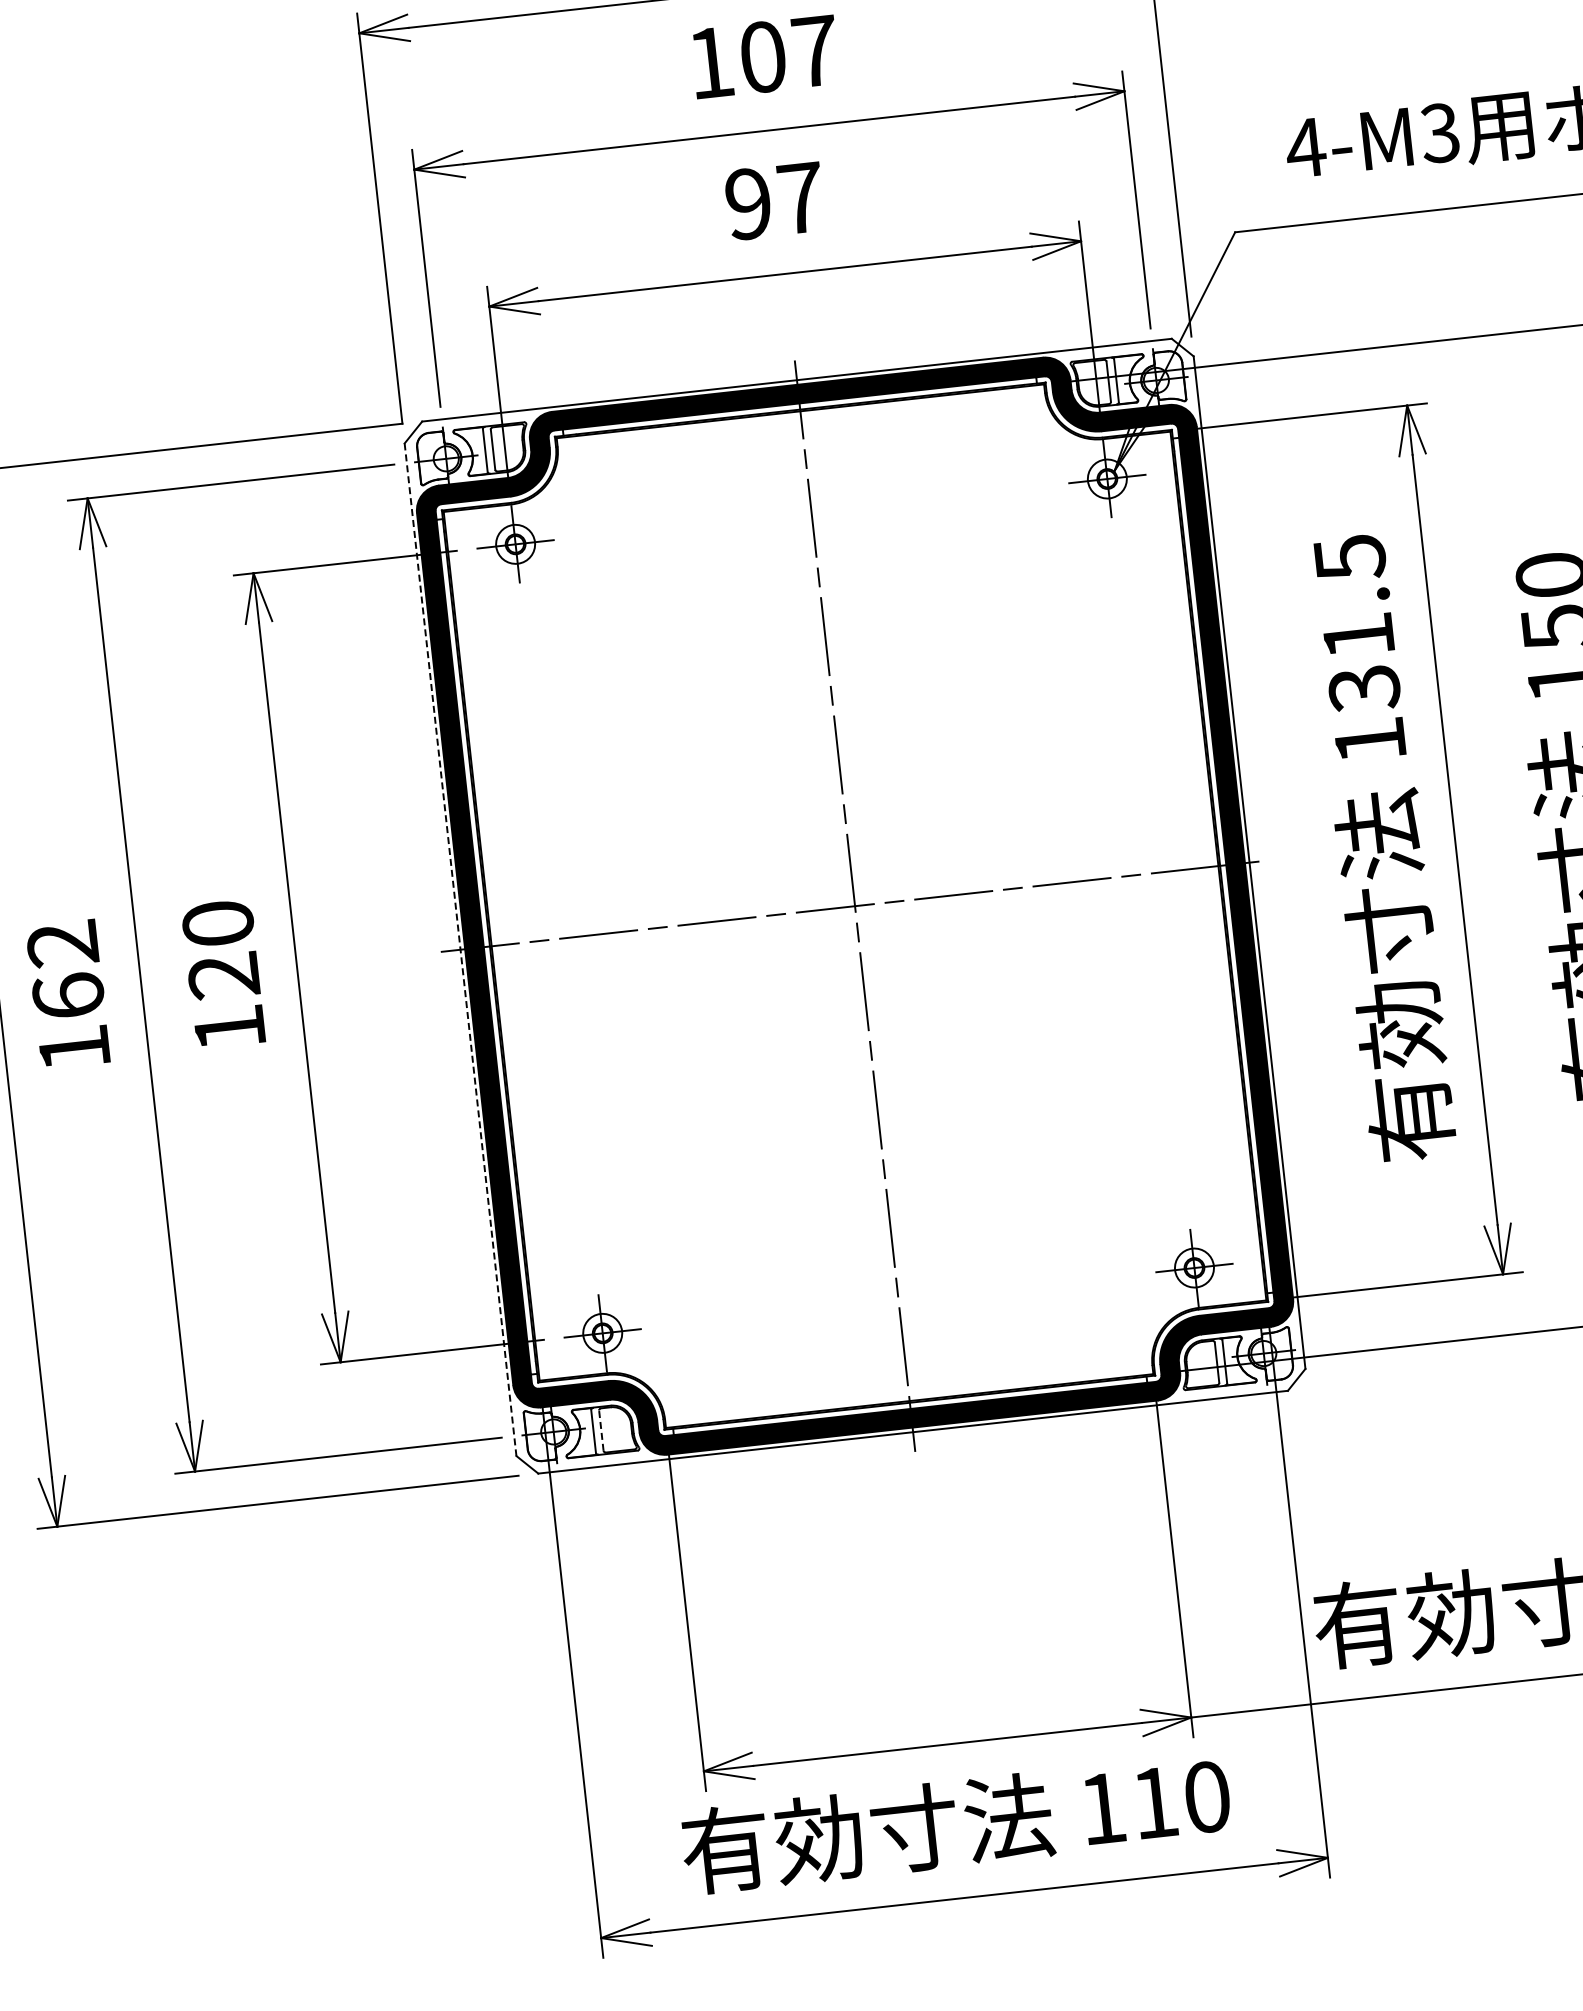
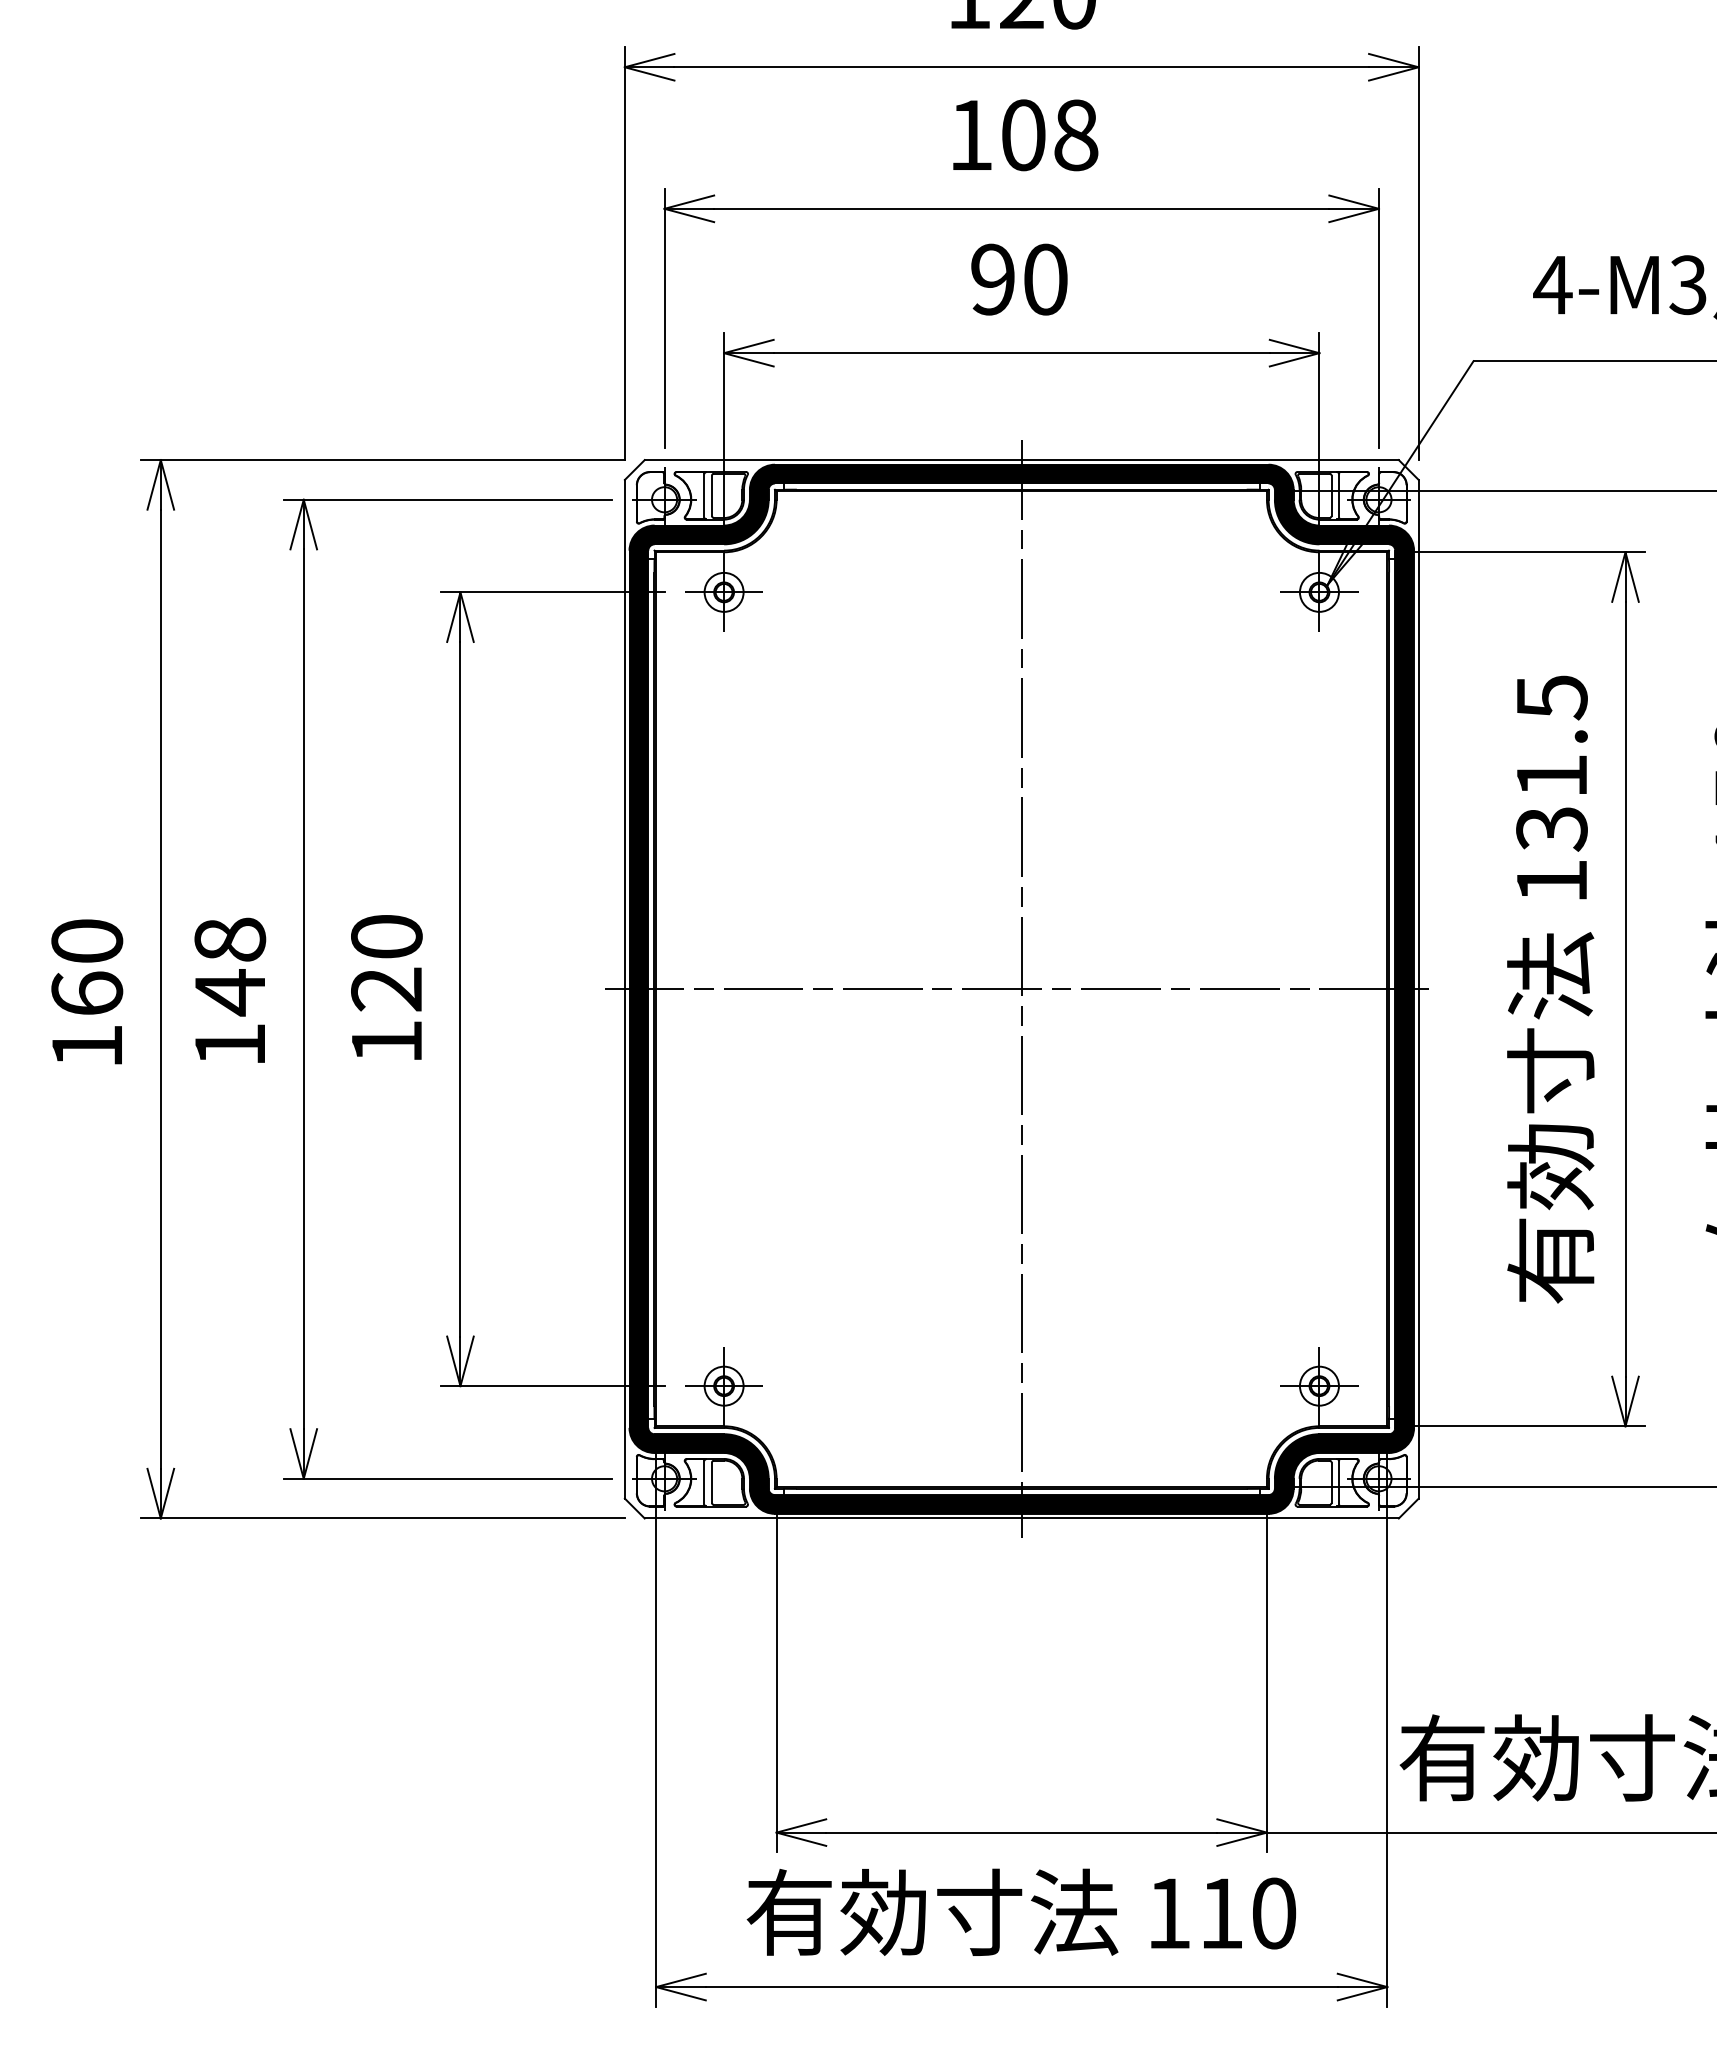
text: (815, 51) -> (1076, 135), 107 -> 108
text: (800, 198) -> (1045, 279), 97 -> 90
line: (460, 950) -> (624, 989), dashed -> solid
text: (66, 970) -> (230, 966), 162 -> 148
line: (601, 1430) -> (712, 1482), dashed -> solid

